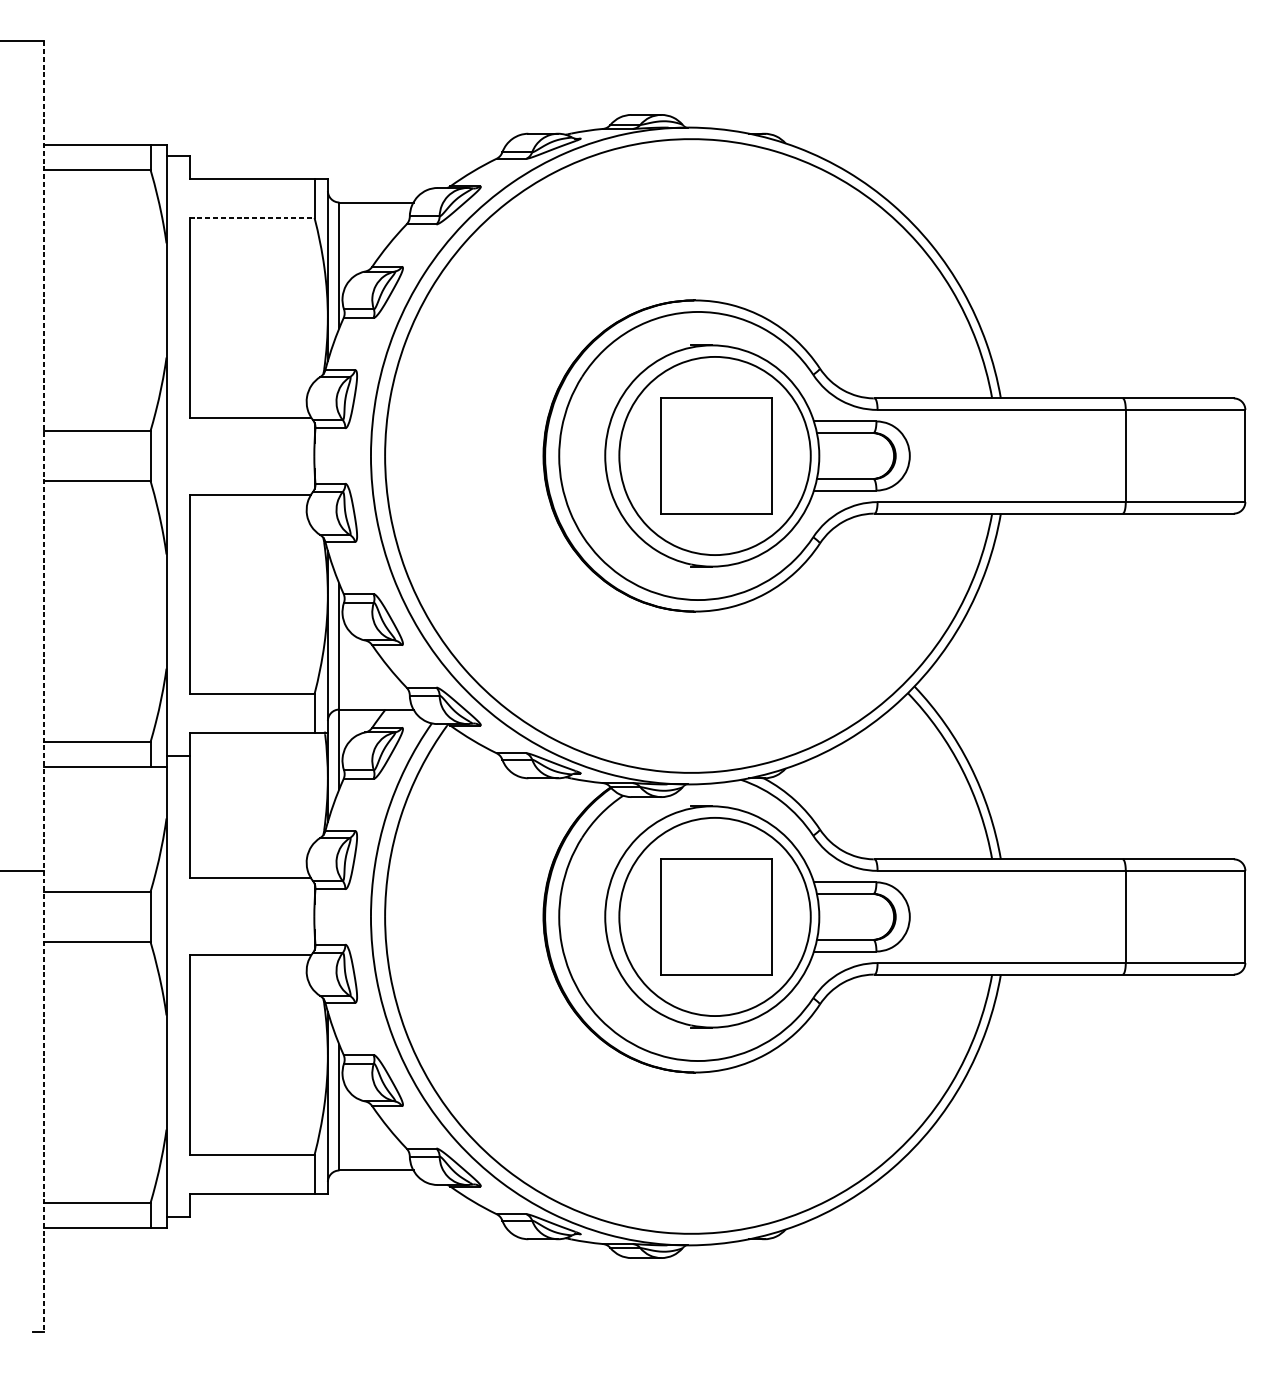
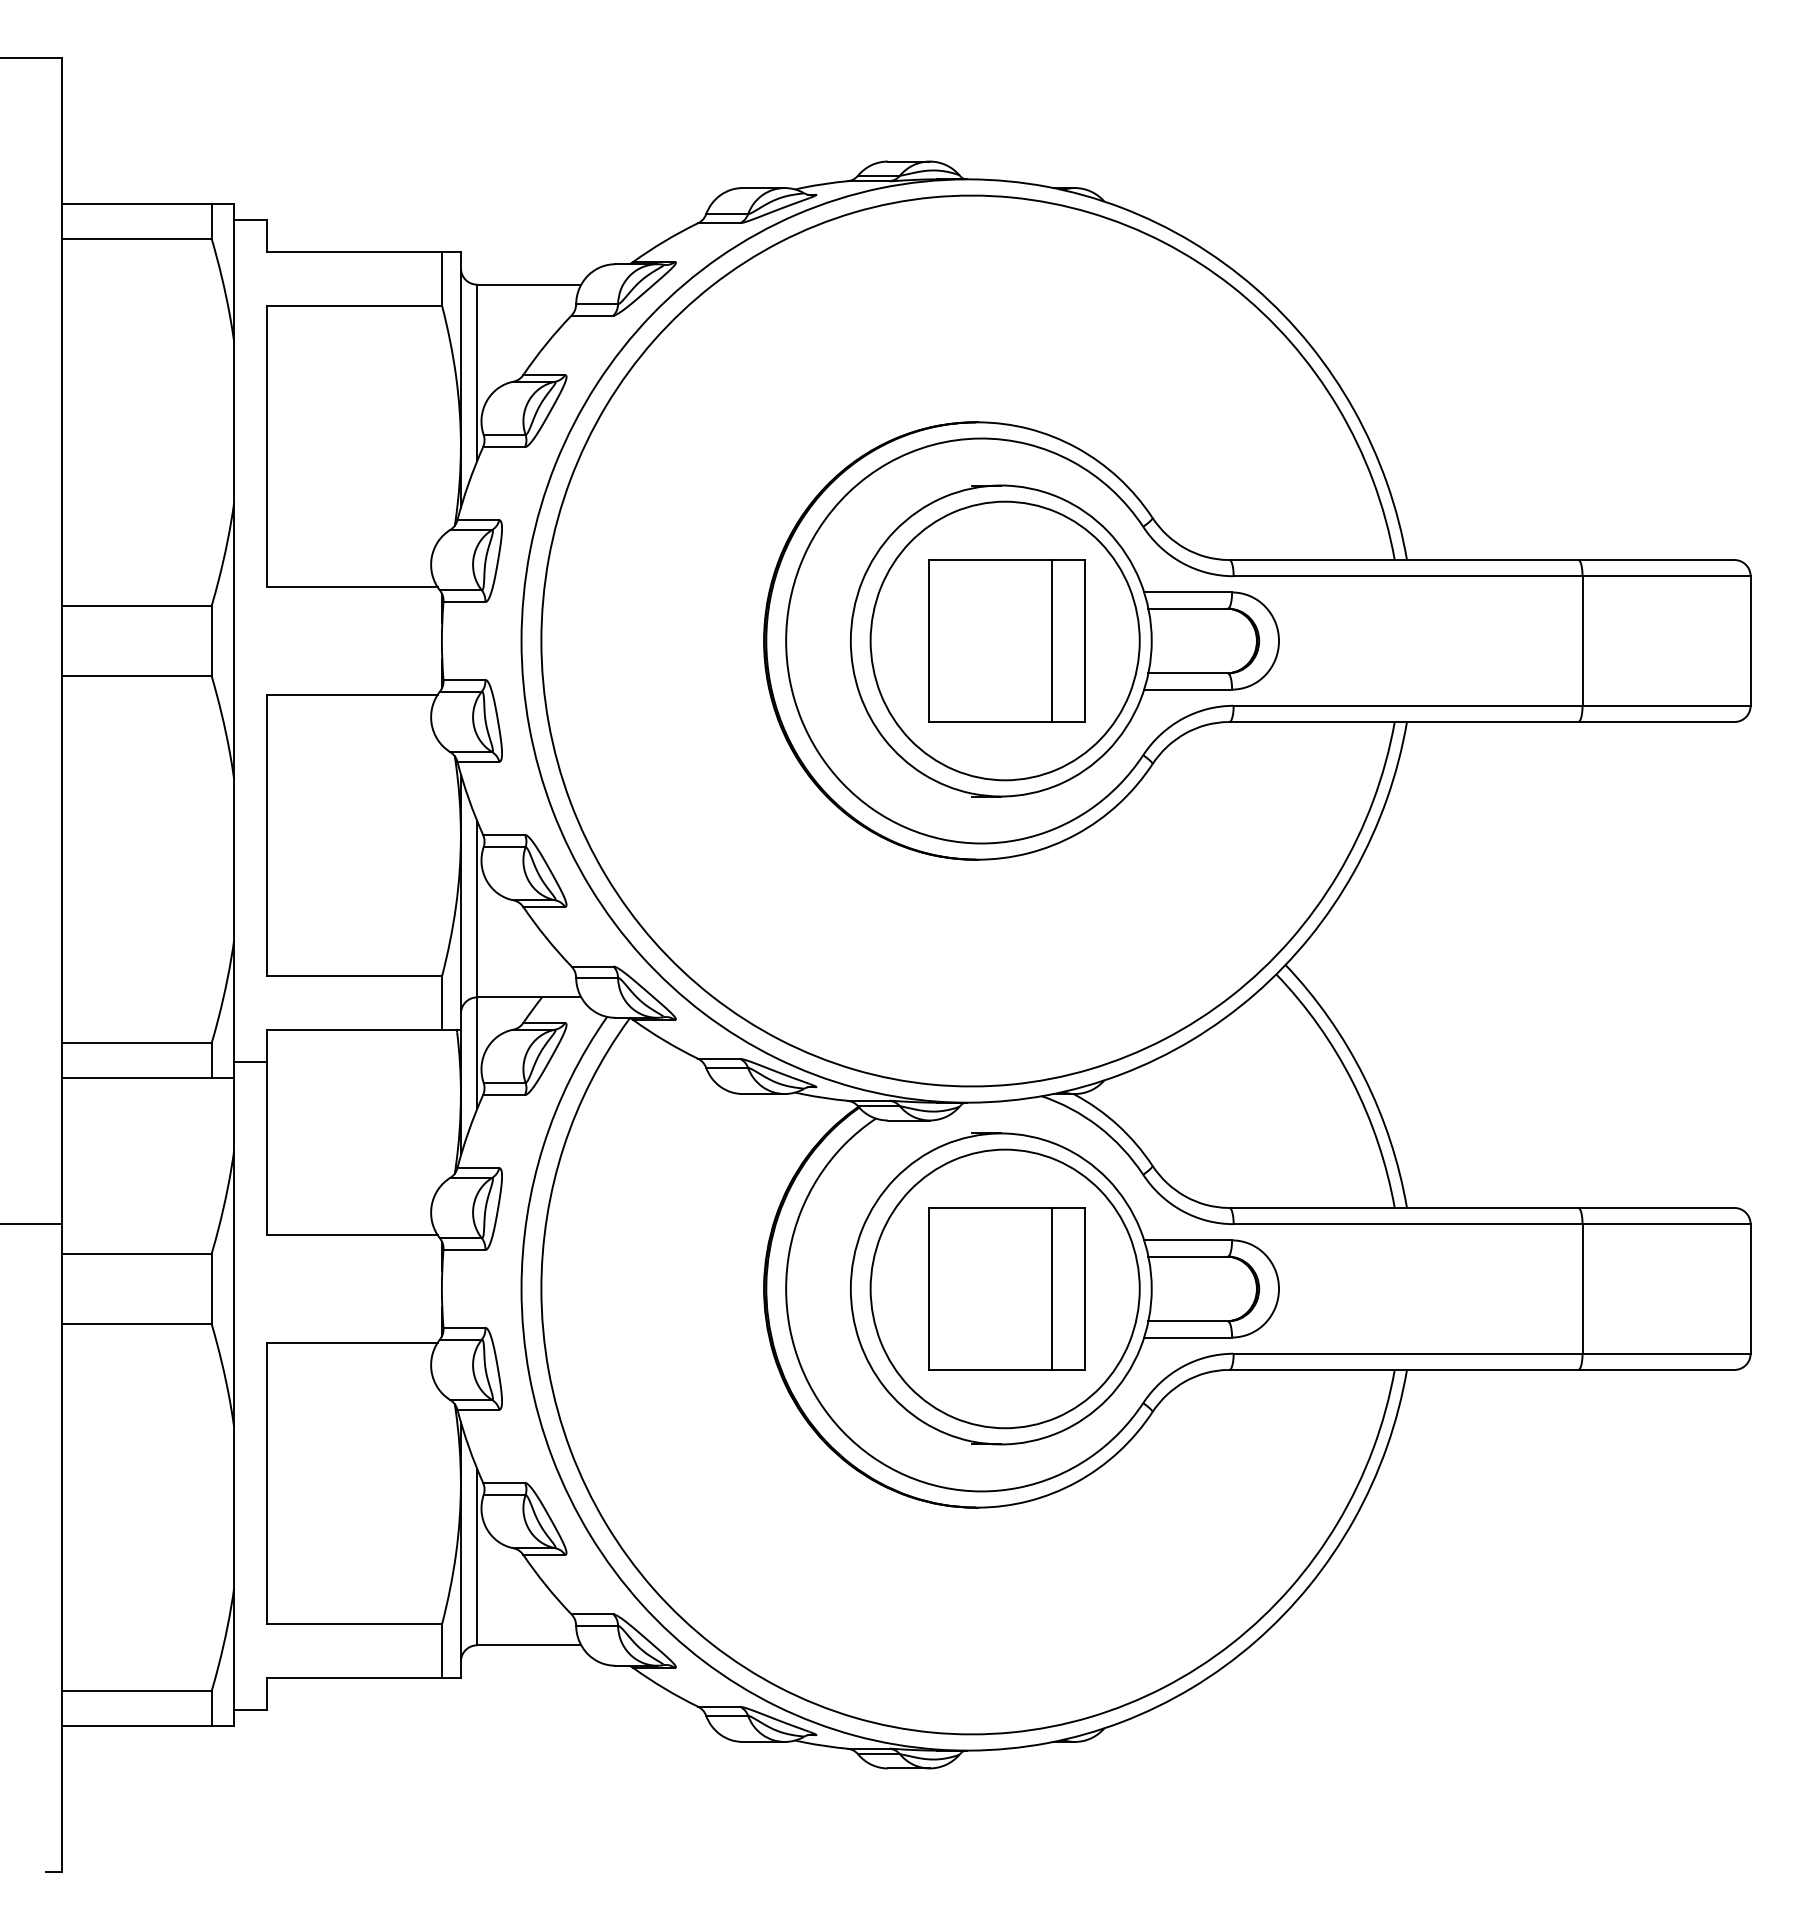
line: (252, 218) -> (354, 306), dashed -> solid
line: (747, 456) -> (1051, 641), added
line: (44, 686) -> (62, 965), dashed -> solid
line: (747, 916) -> (1051, 1288), added

